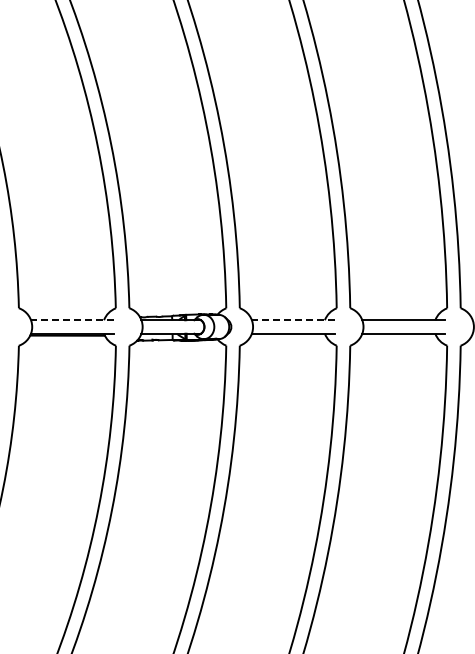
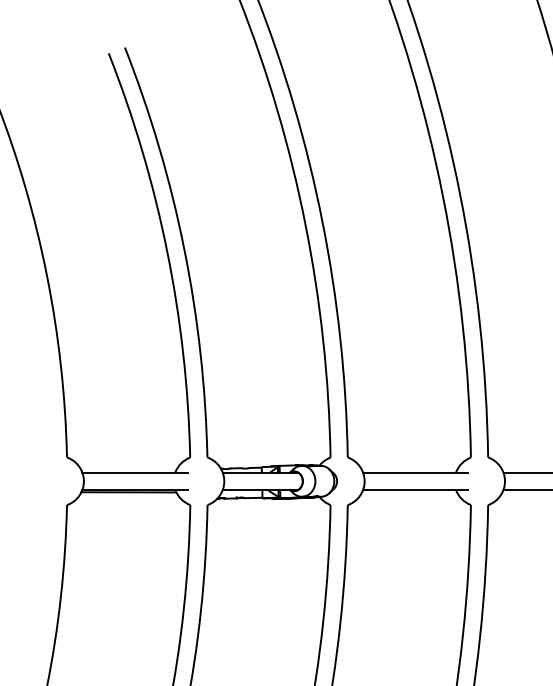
line: (71, 320) -> (133, 473), dashed -> solid
line: (292, 320) -> (414, 473), dashed -> solid

